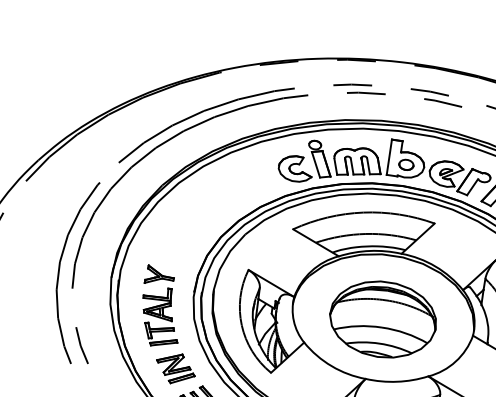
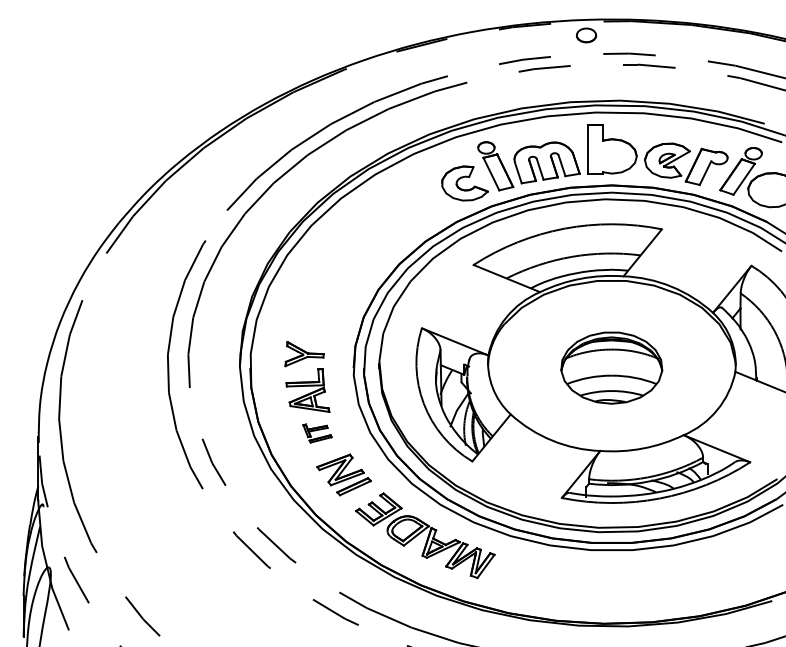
part: (406, 164) -> (586, 35), moved
part: (382, 319) -> (611, 367), size x0.7
part: (160, 335) -> (317, 433), size x0.6

